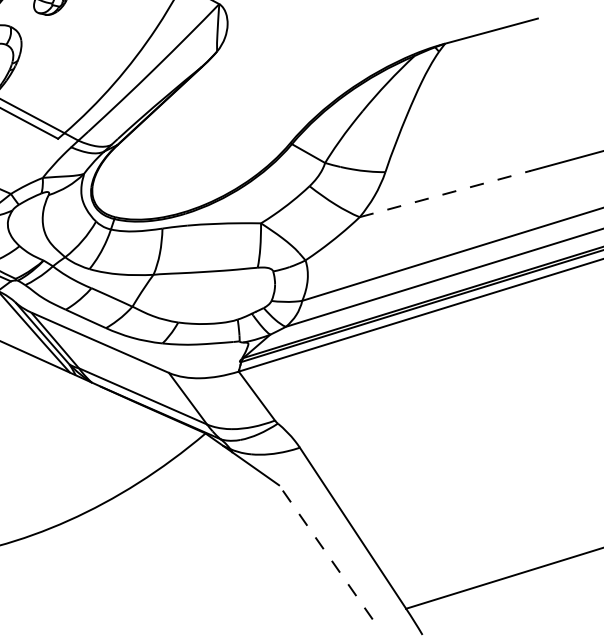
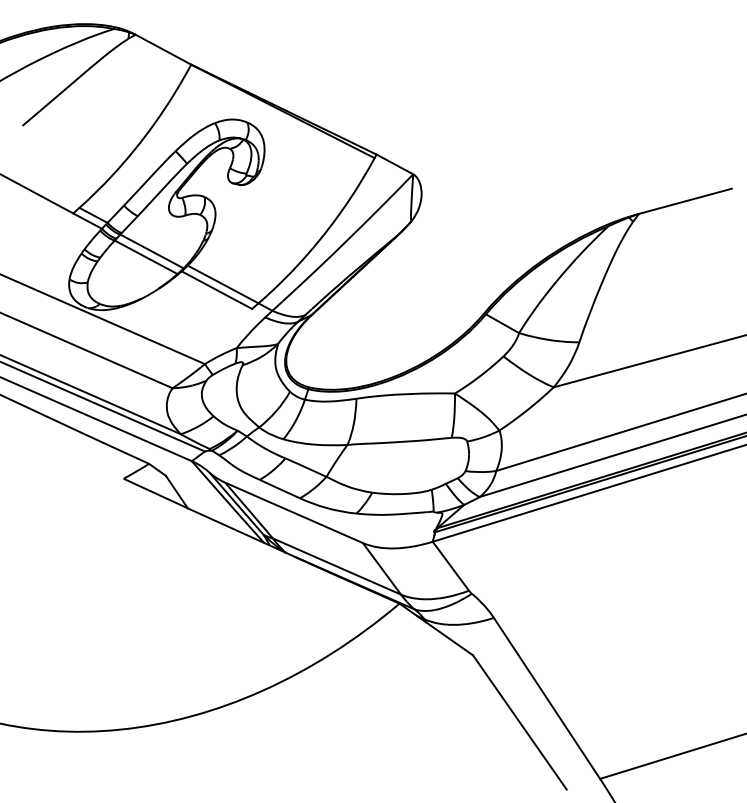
line: (445, 194) -> (639, 364), dashed -> solid
line: (325, 552) -> (519, 722), dashed -> solid

